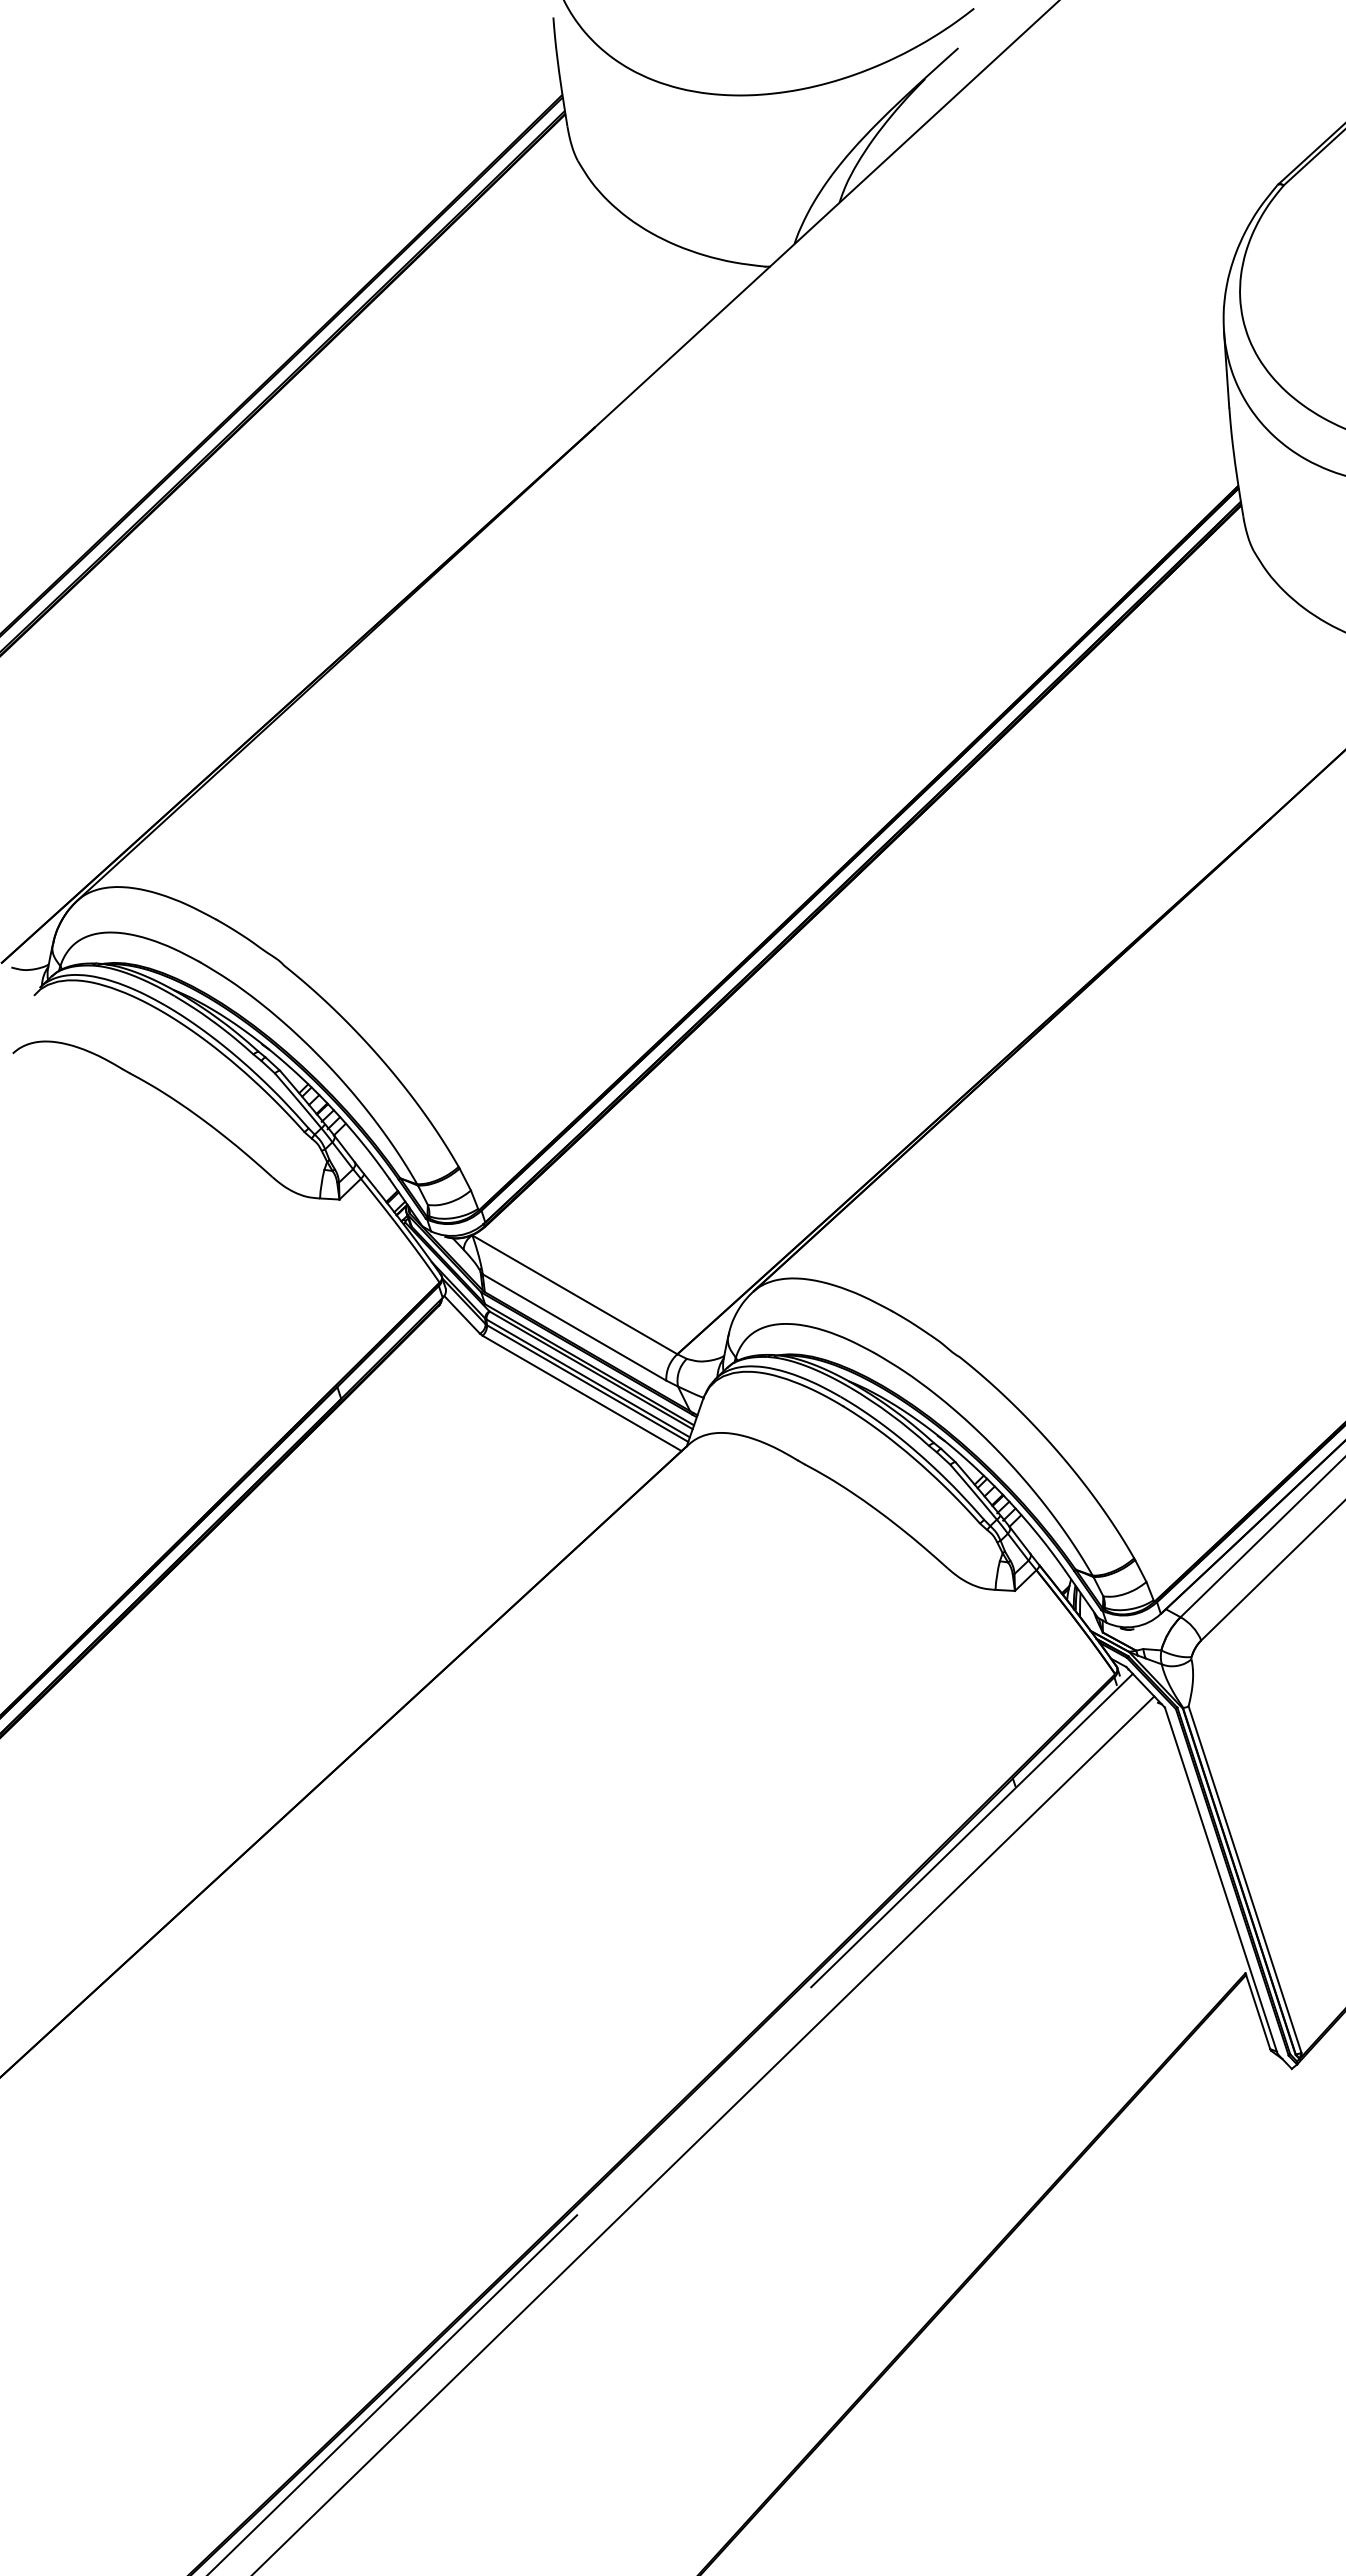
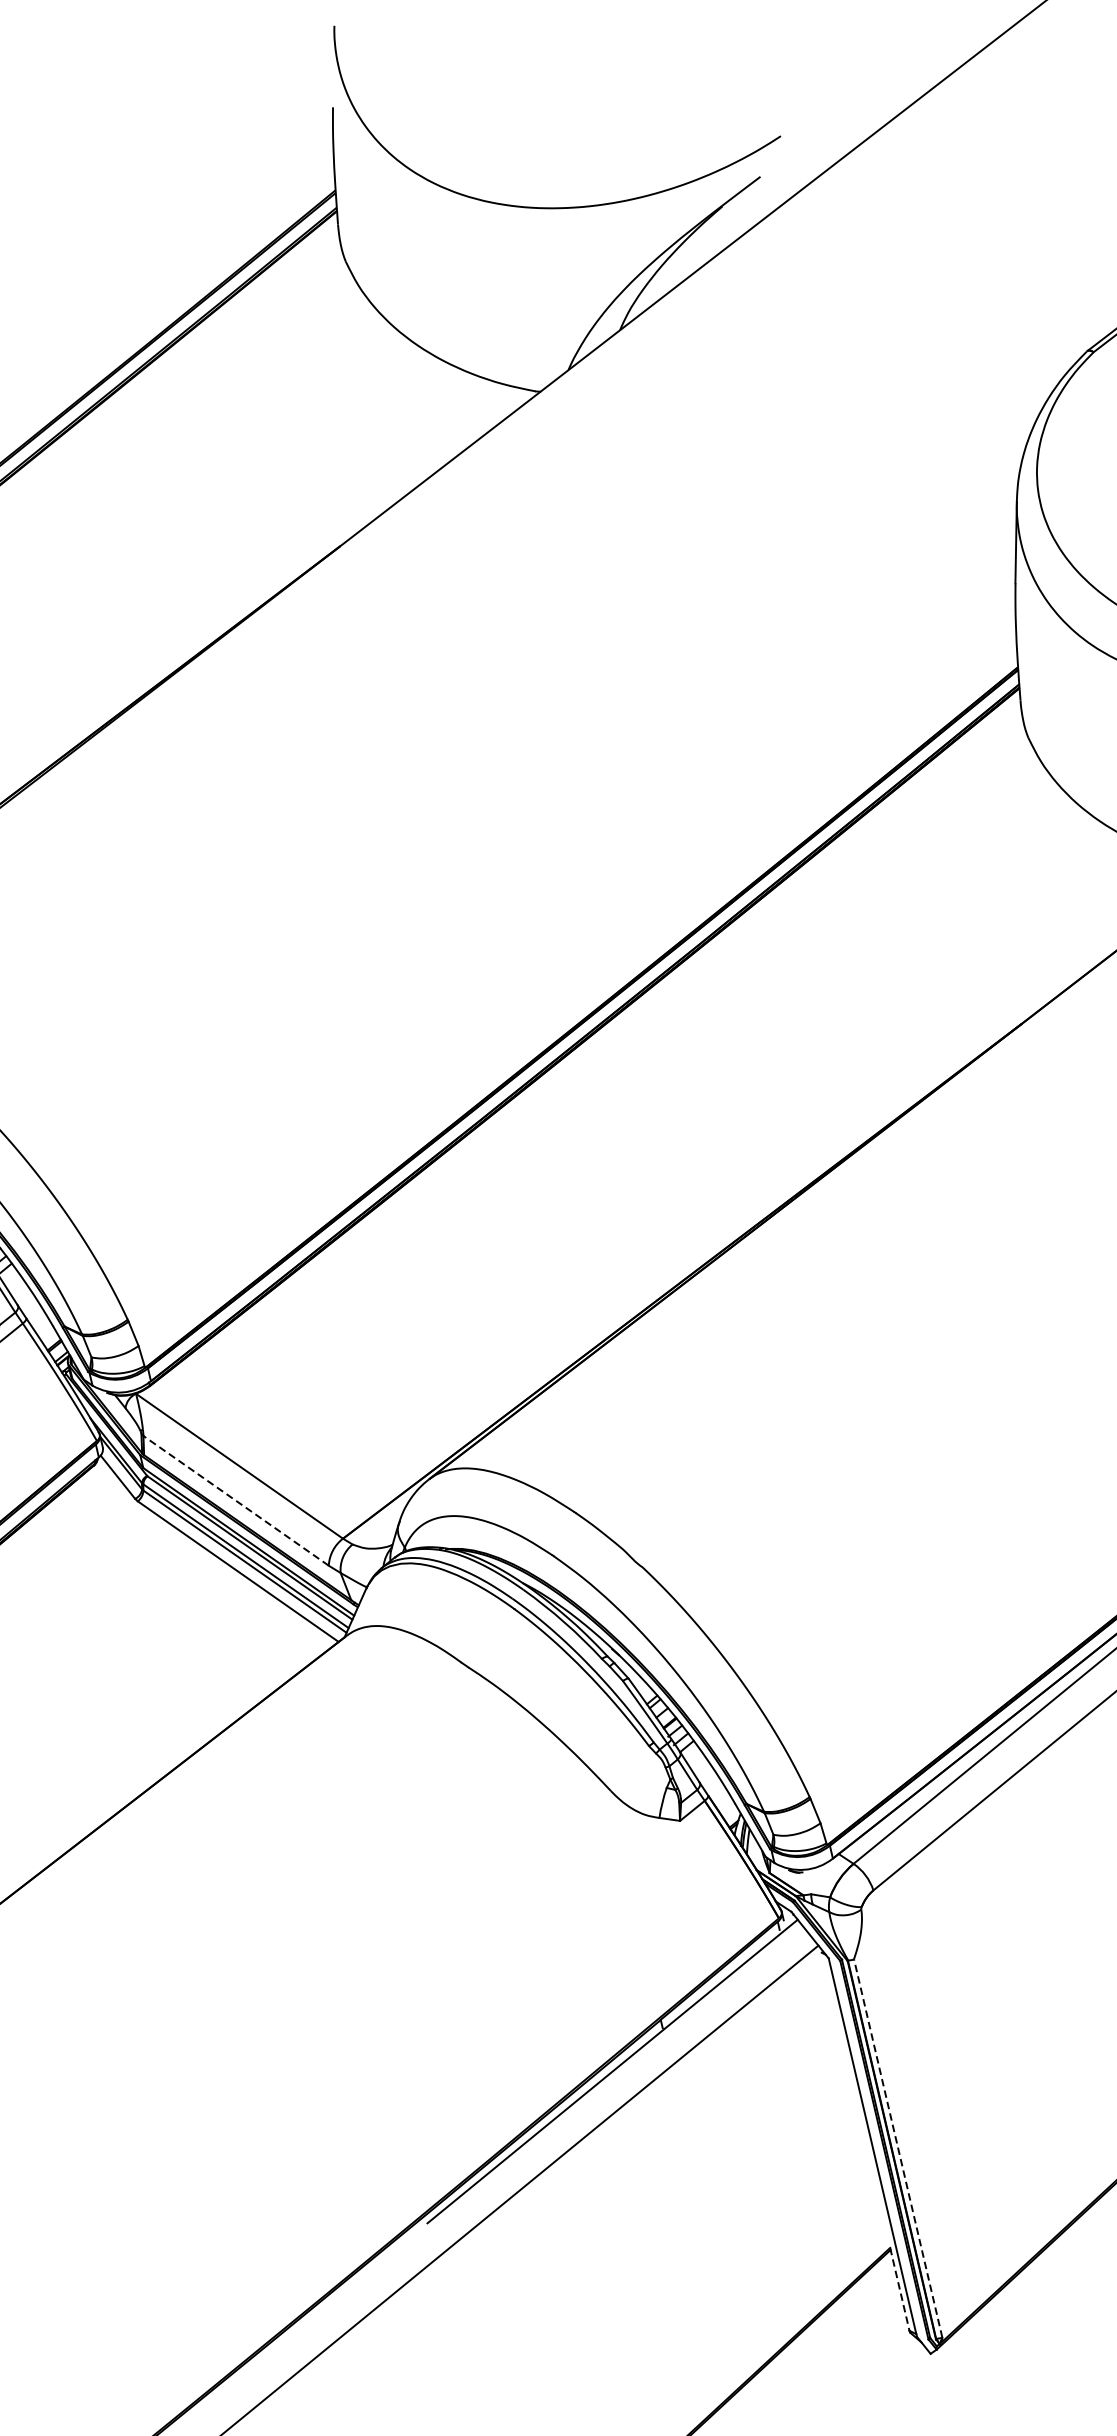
line: (574, 1327) -> (236, 1500), solid -> dashed
line: (1244, 1879) -> (897, 2148), solid -> dashed
line: (1257, 2011) -> (899, 2289), solid -> dashed

